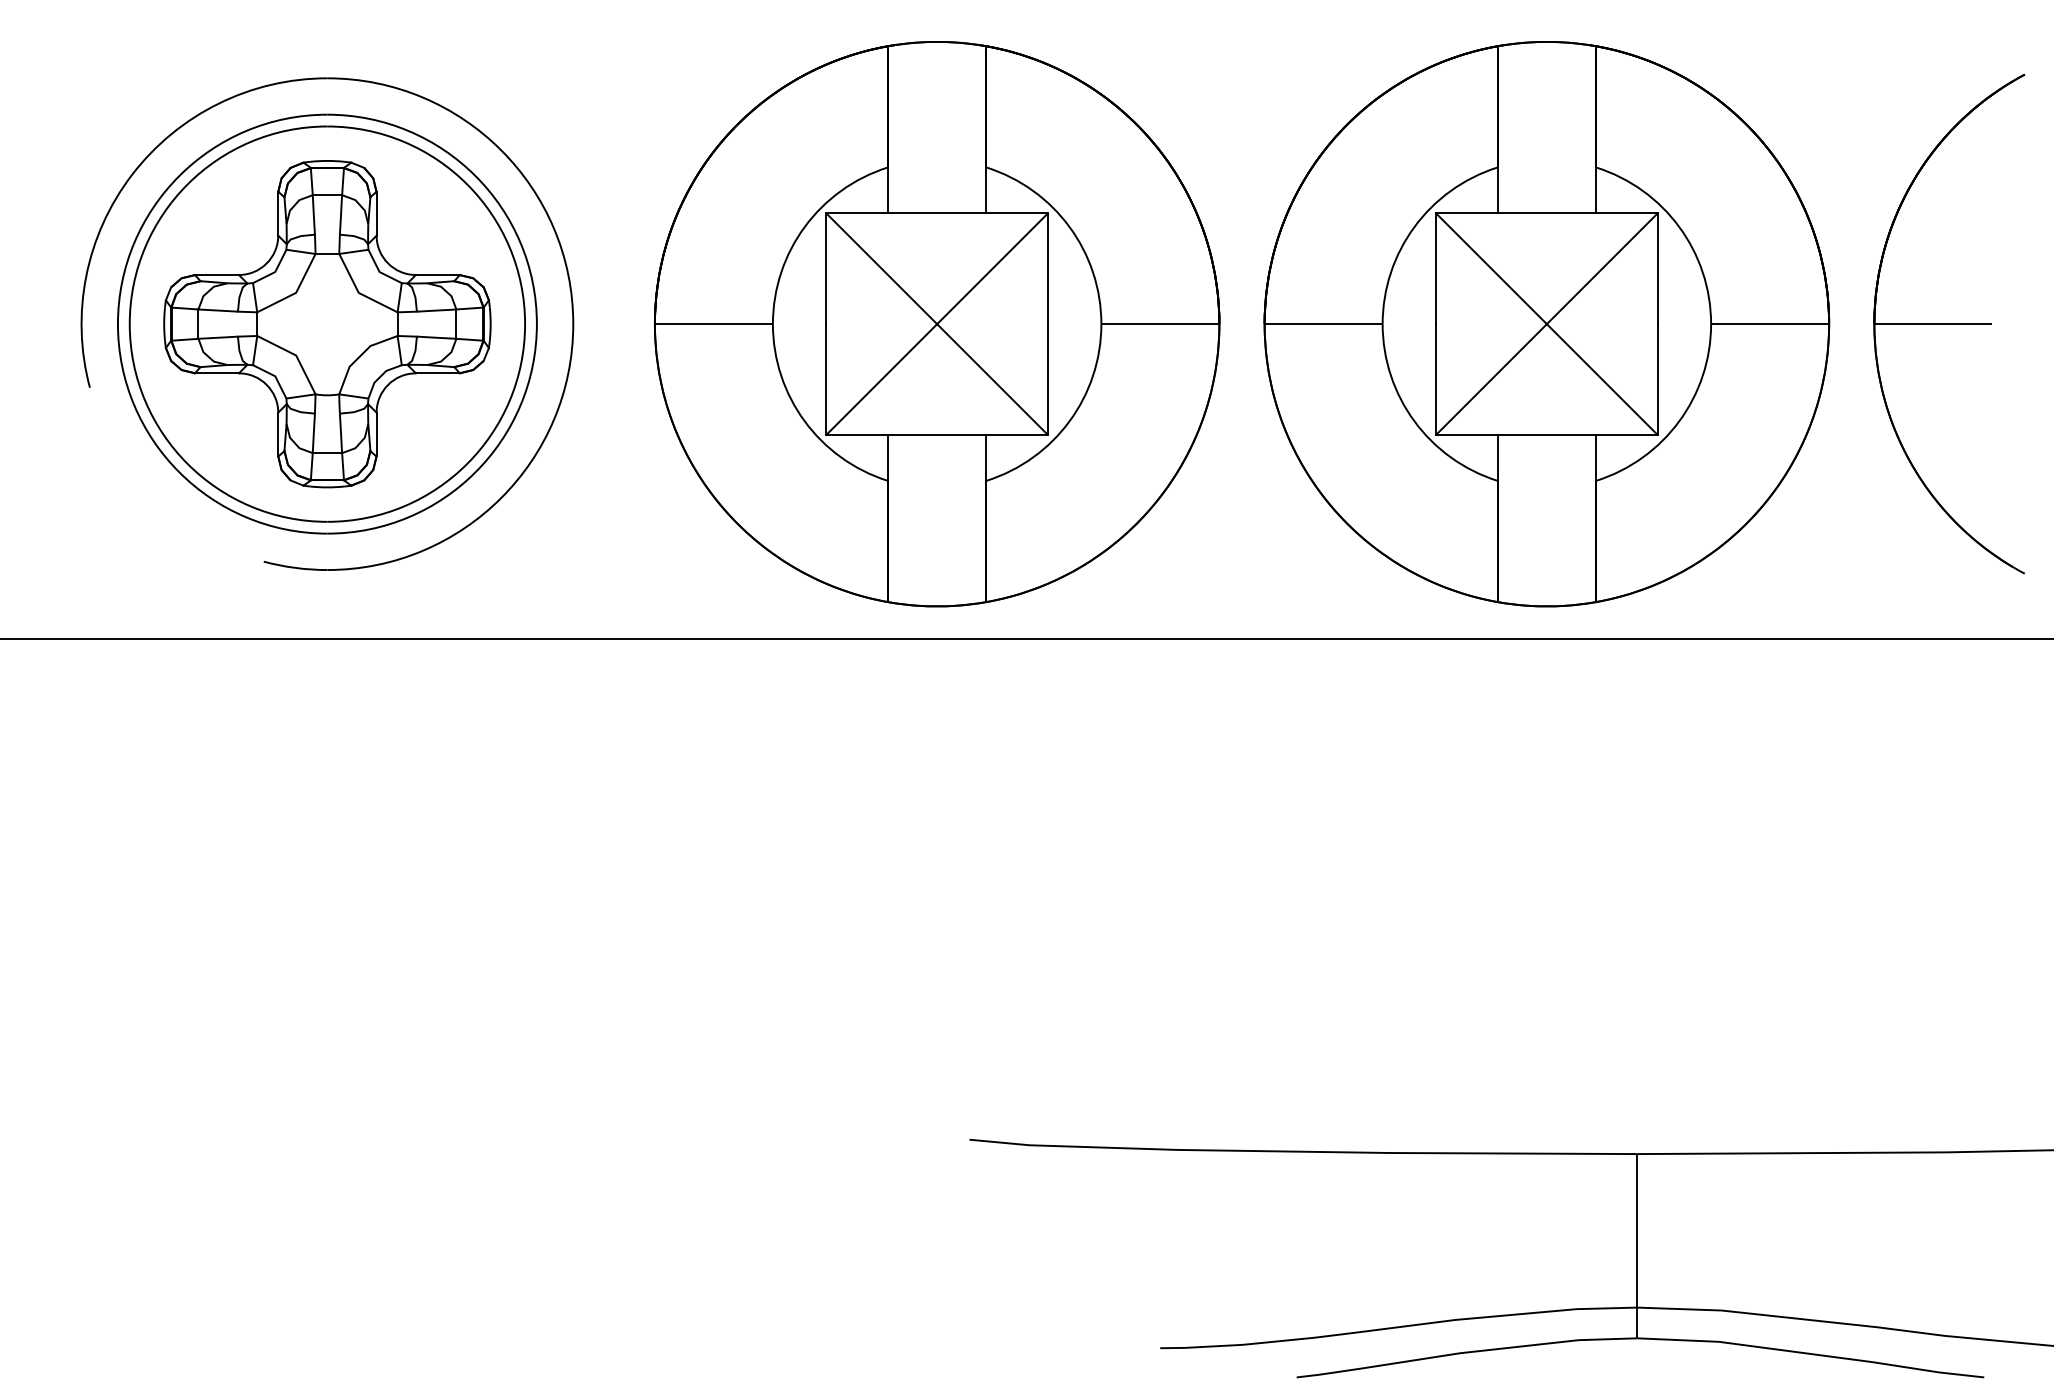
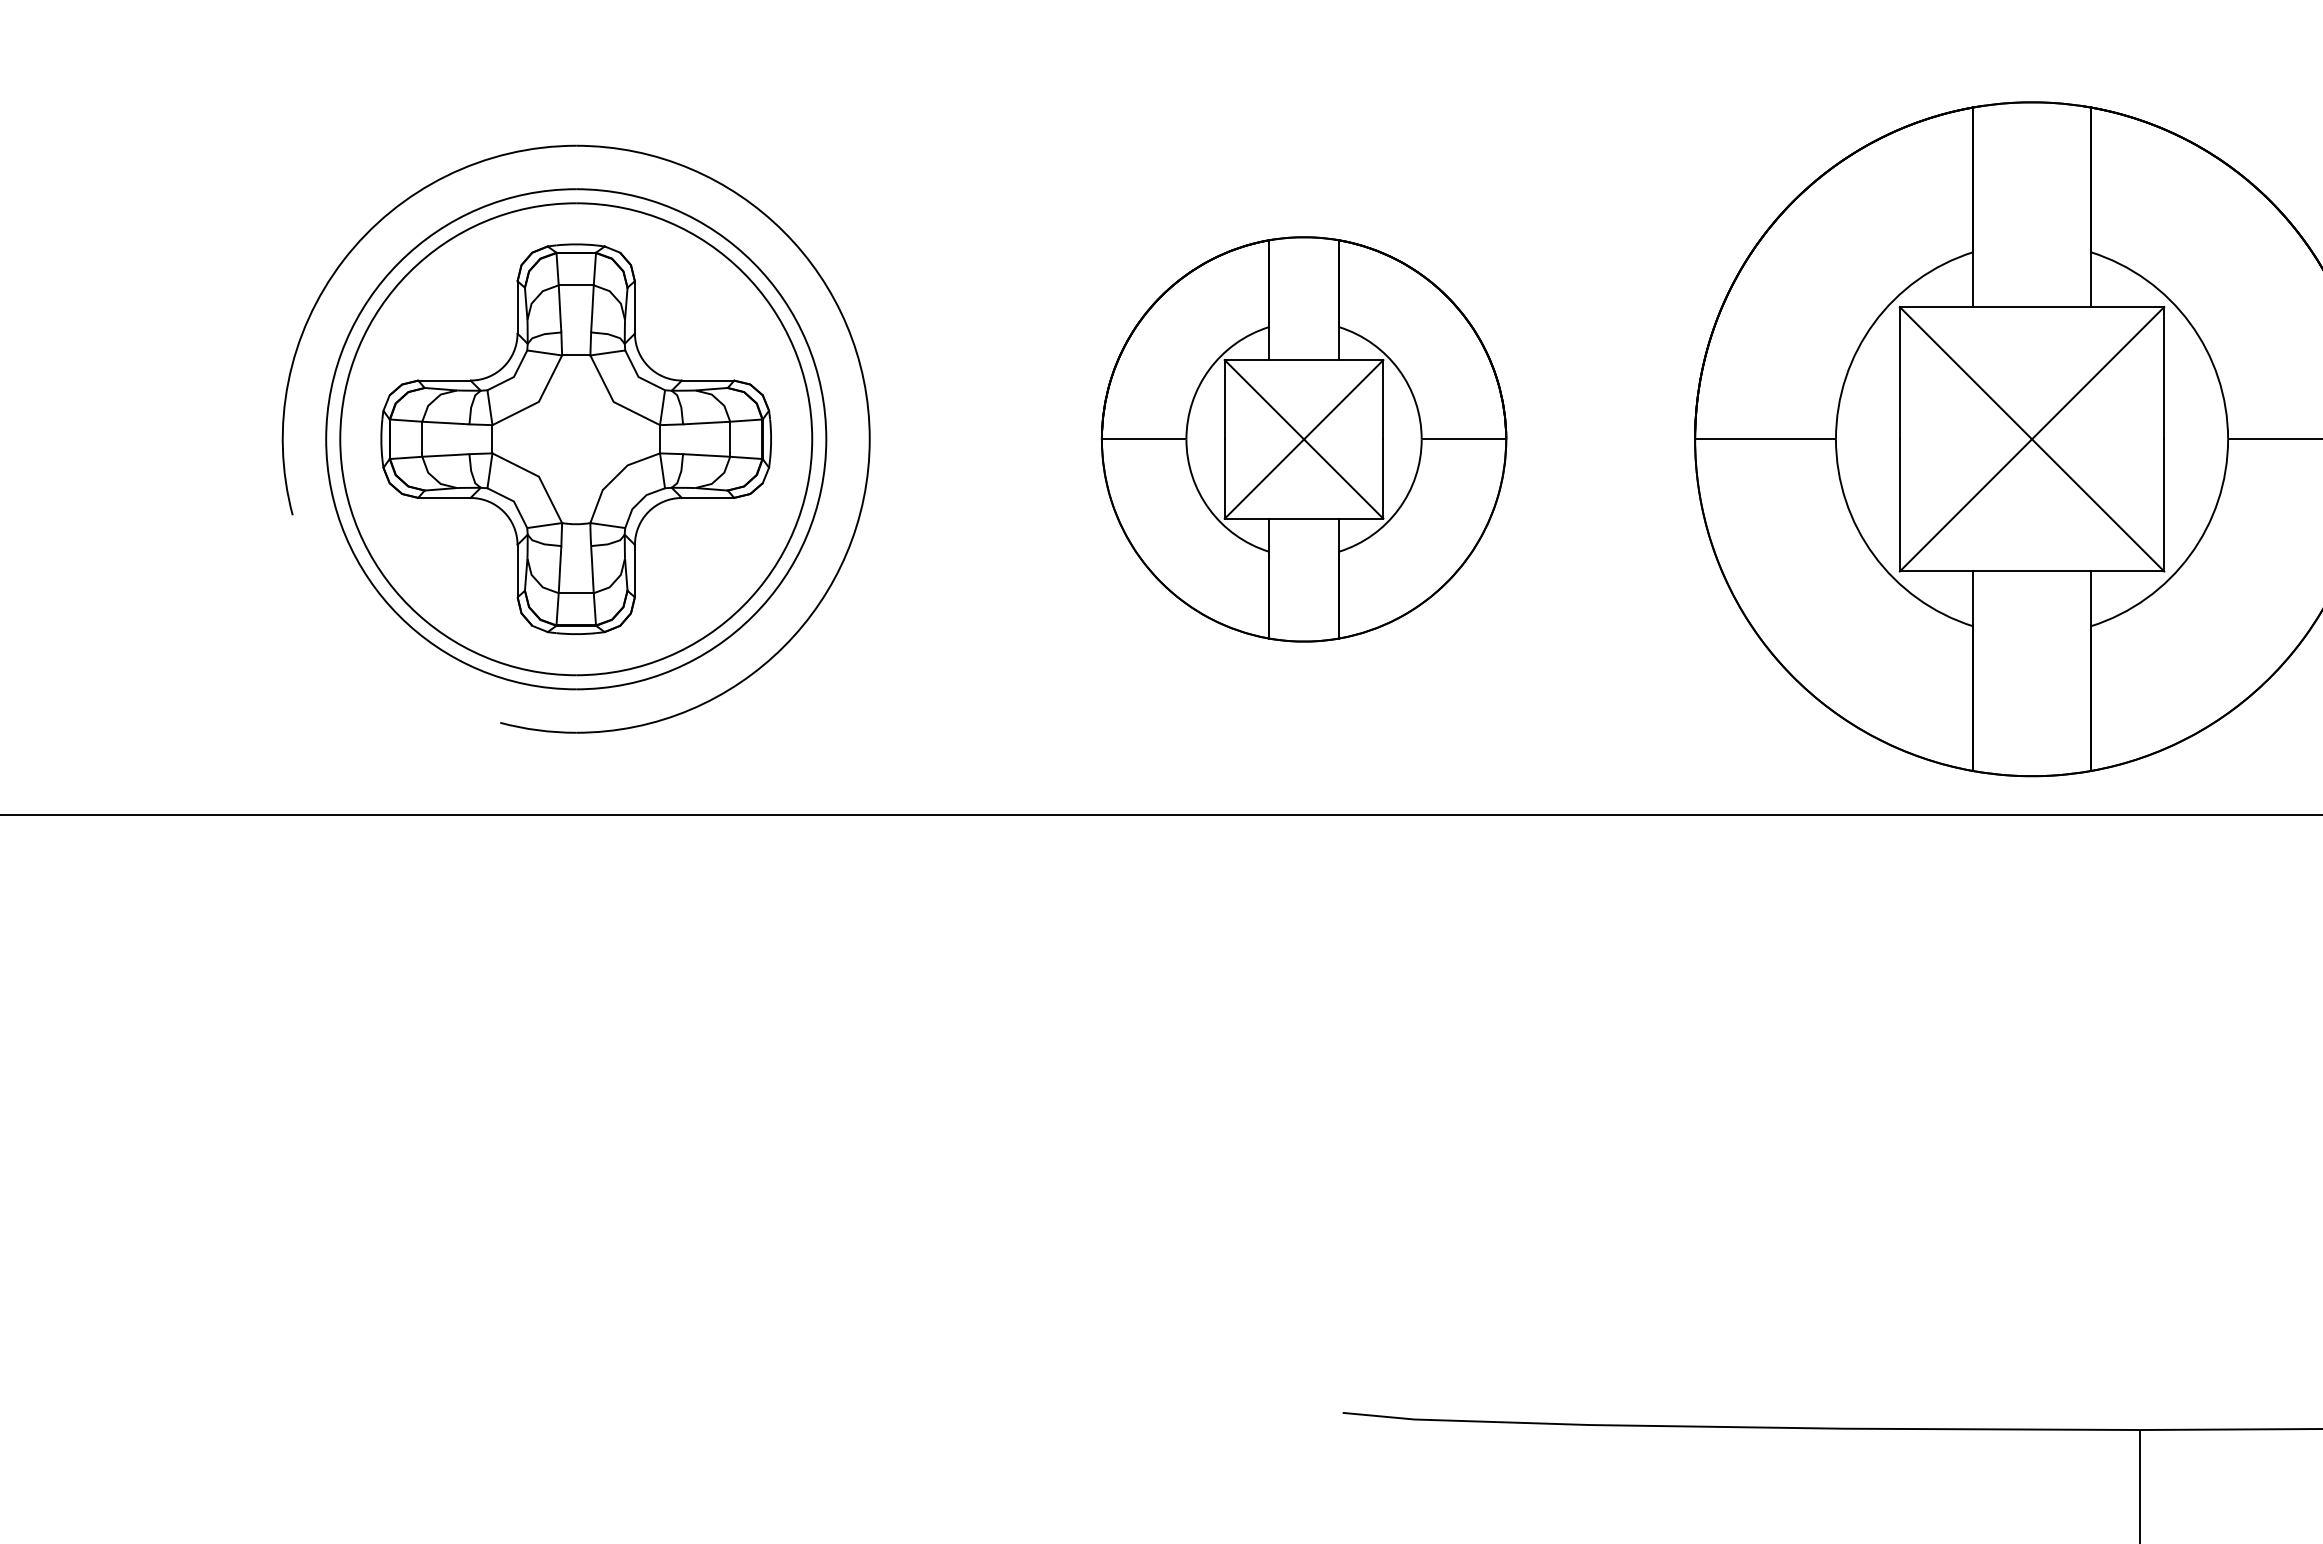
part: (936, 324) -> (1303, 439), size x0.6

